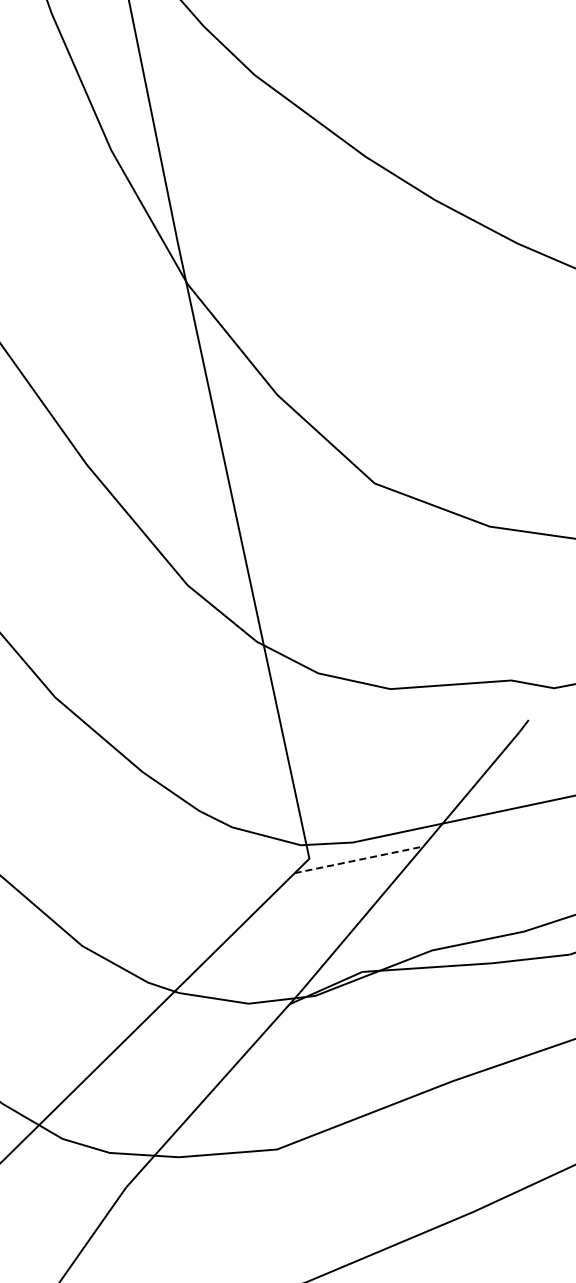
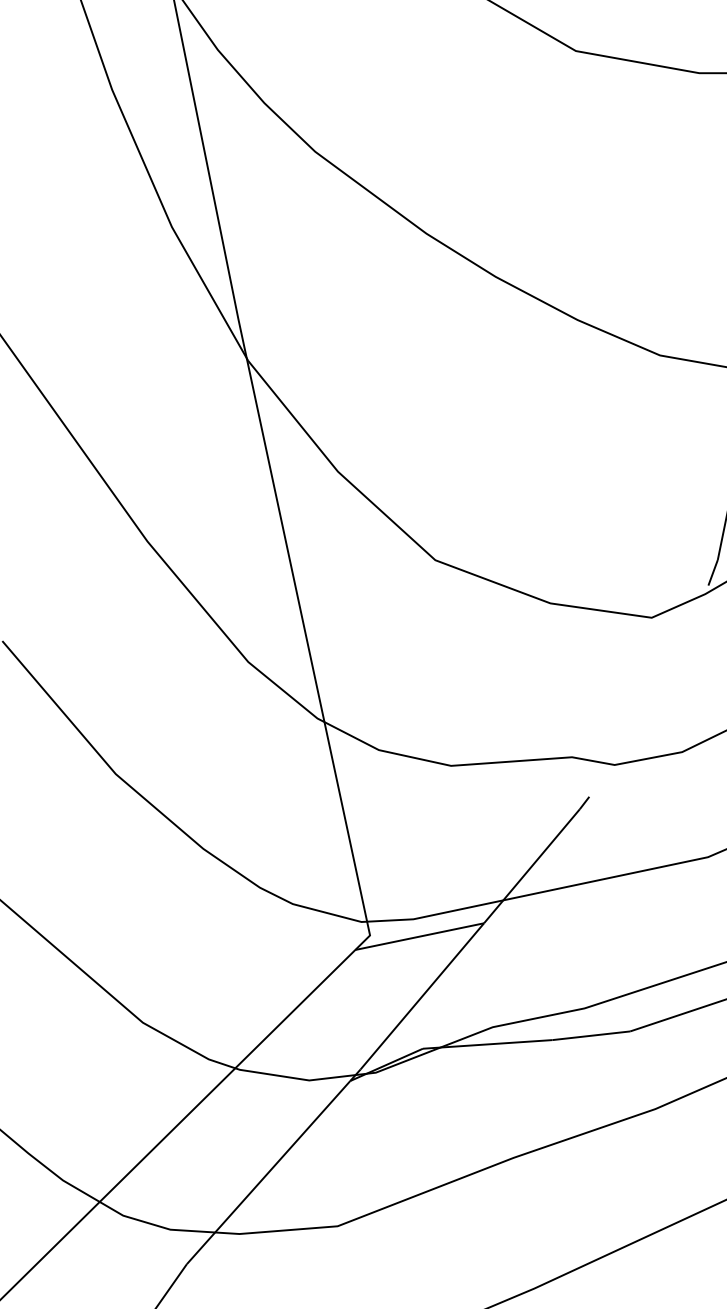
line: (358, 859) -> (419, 936), dashed -> solid

